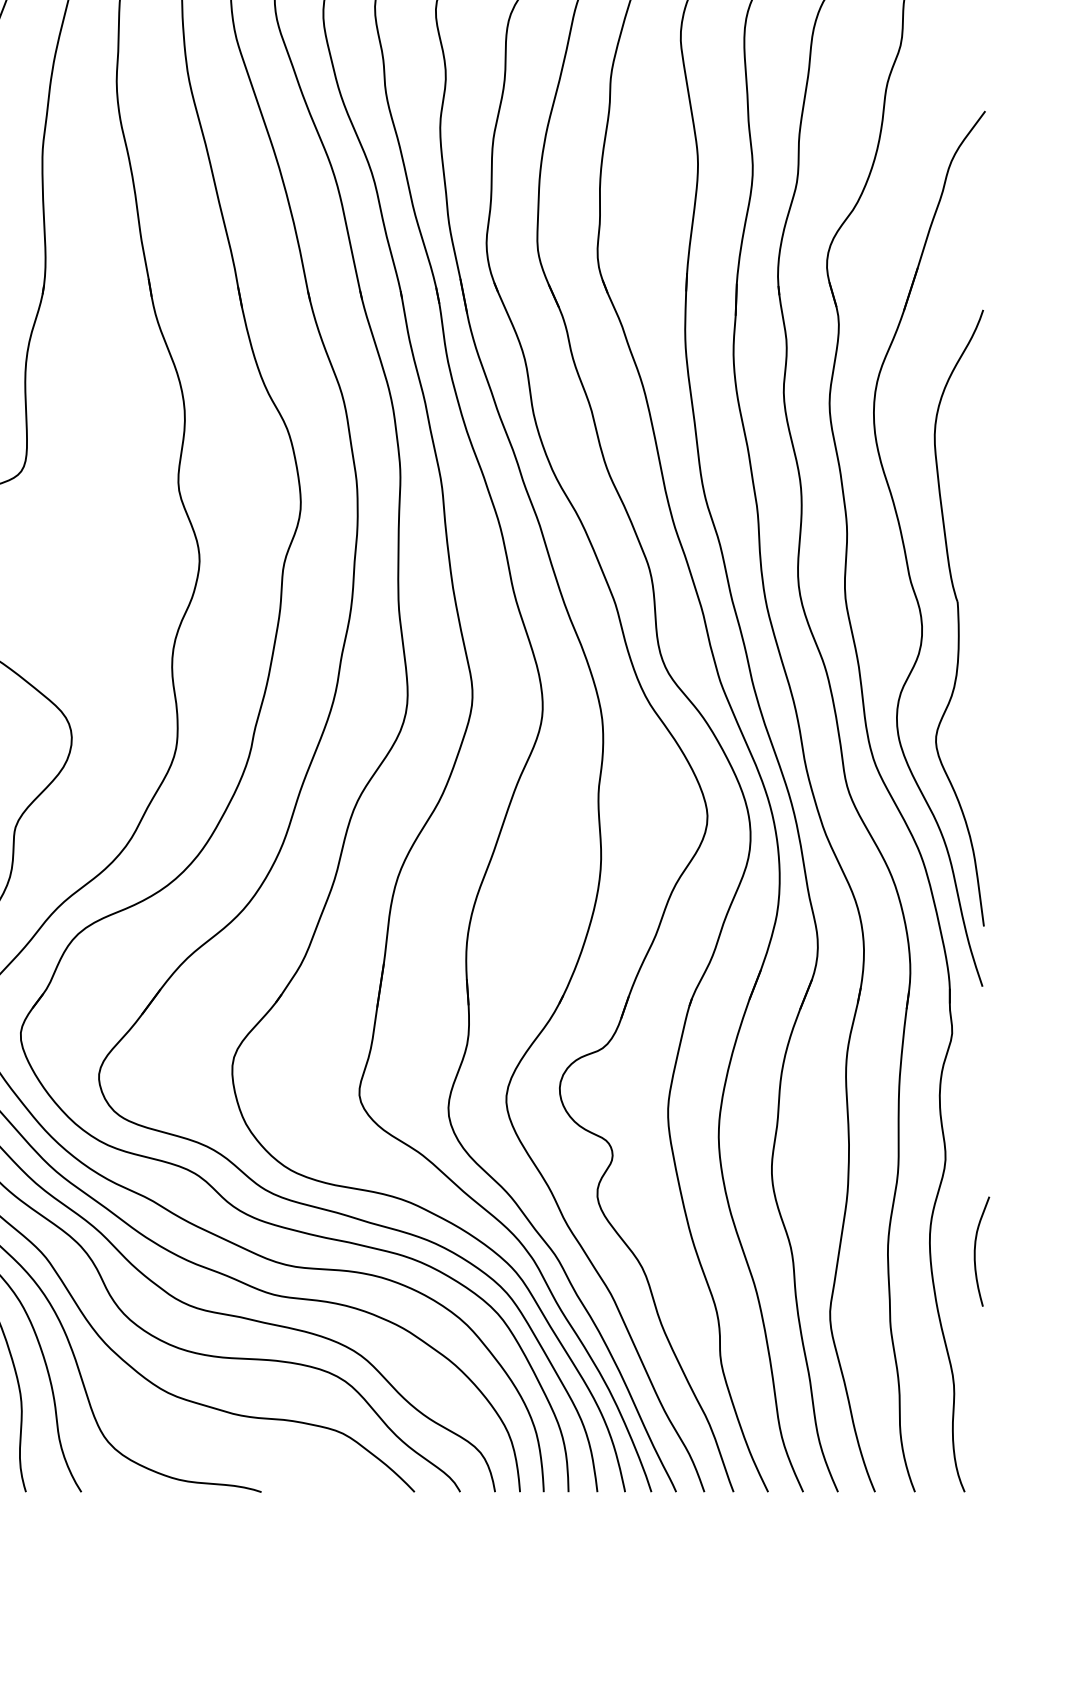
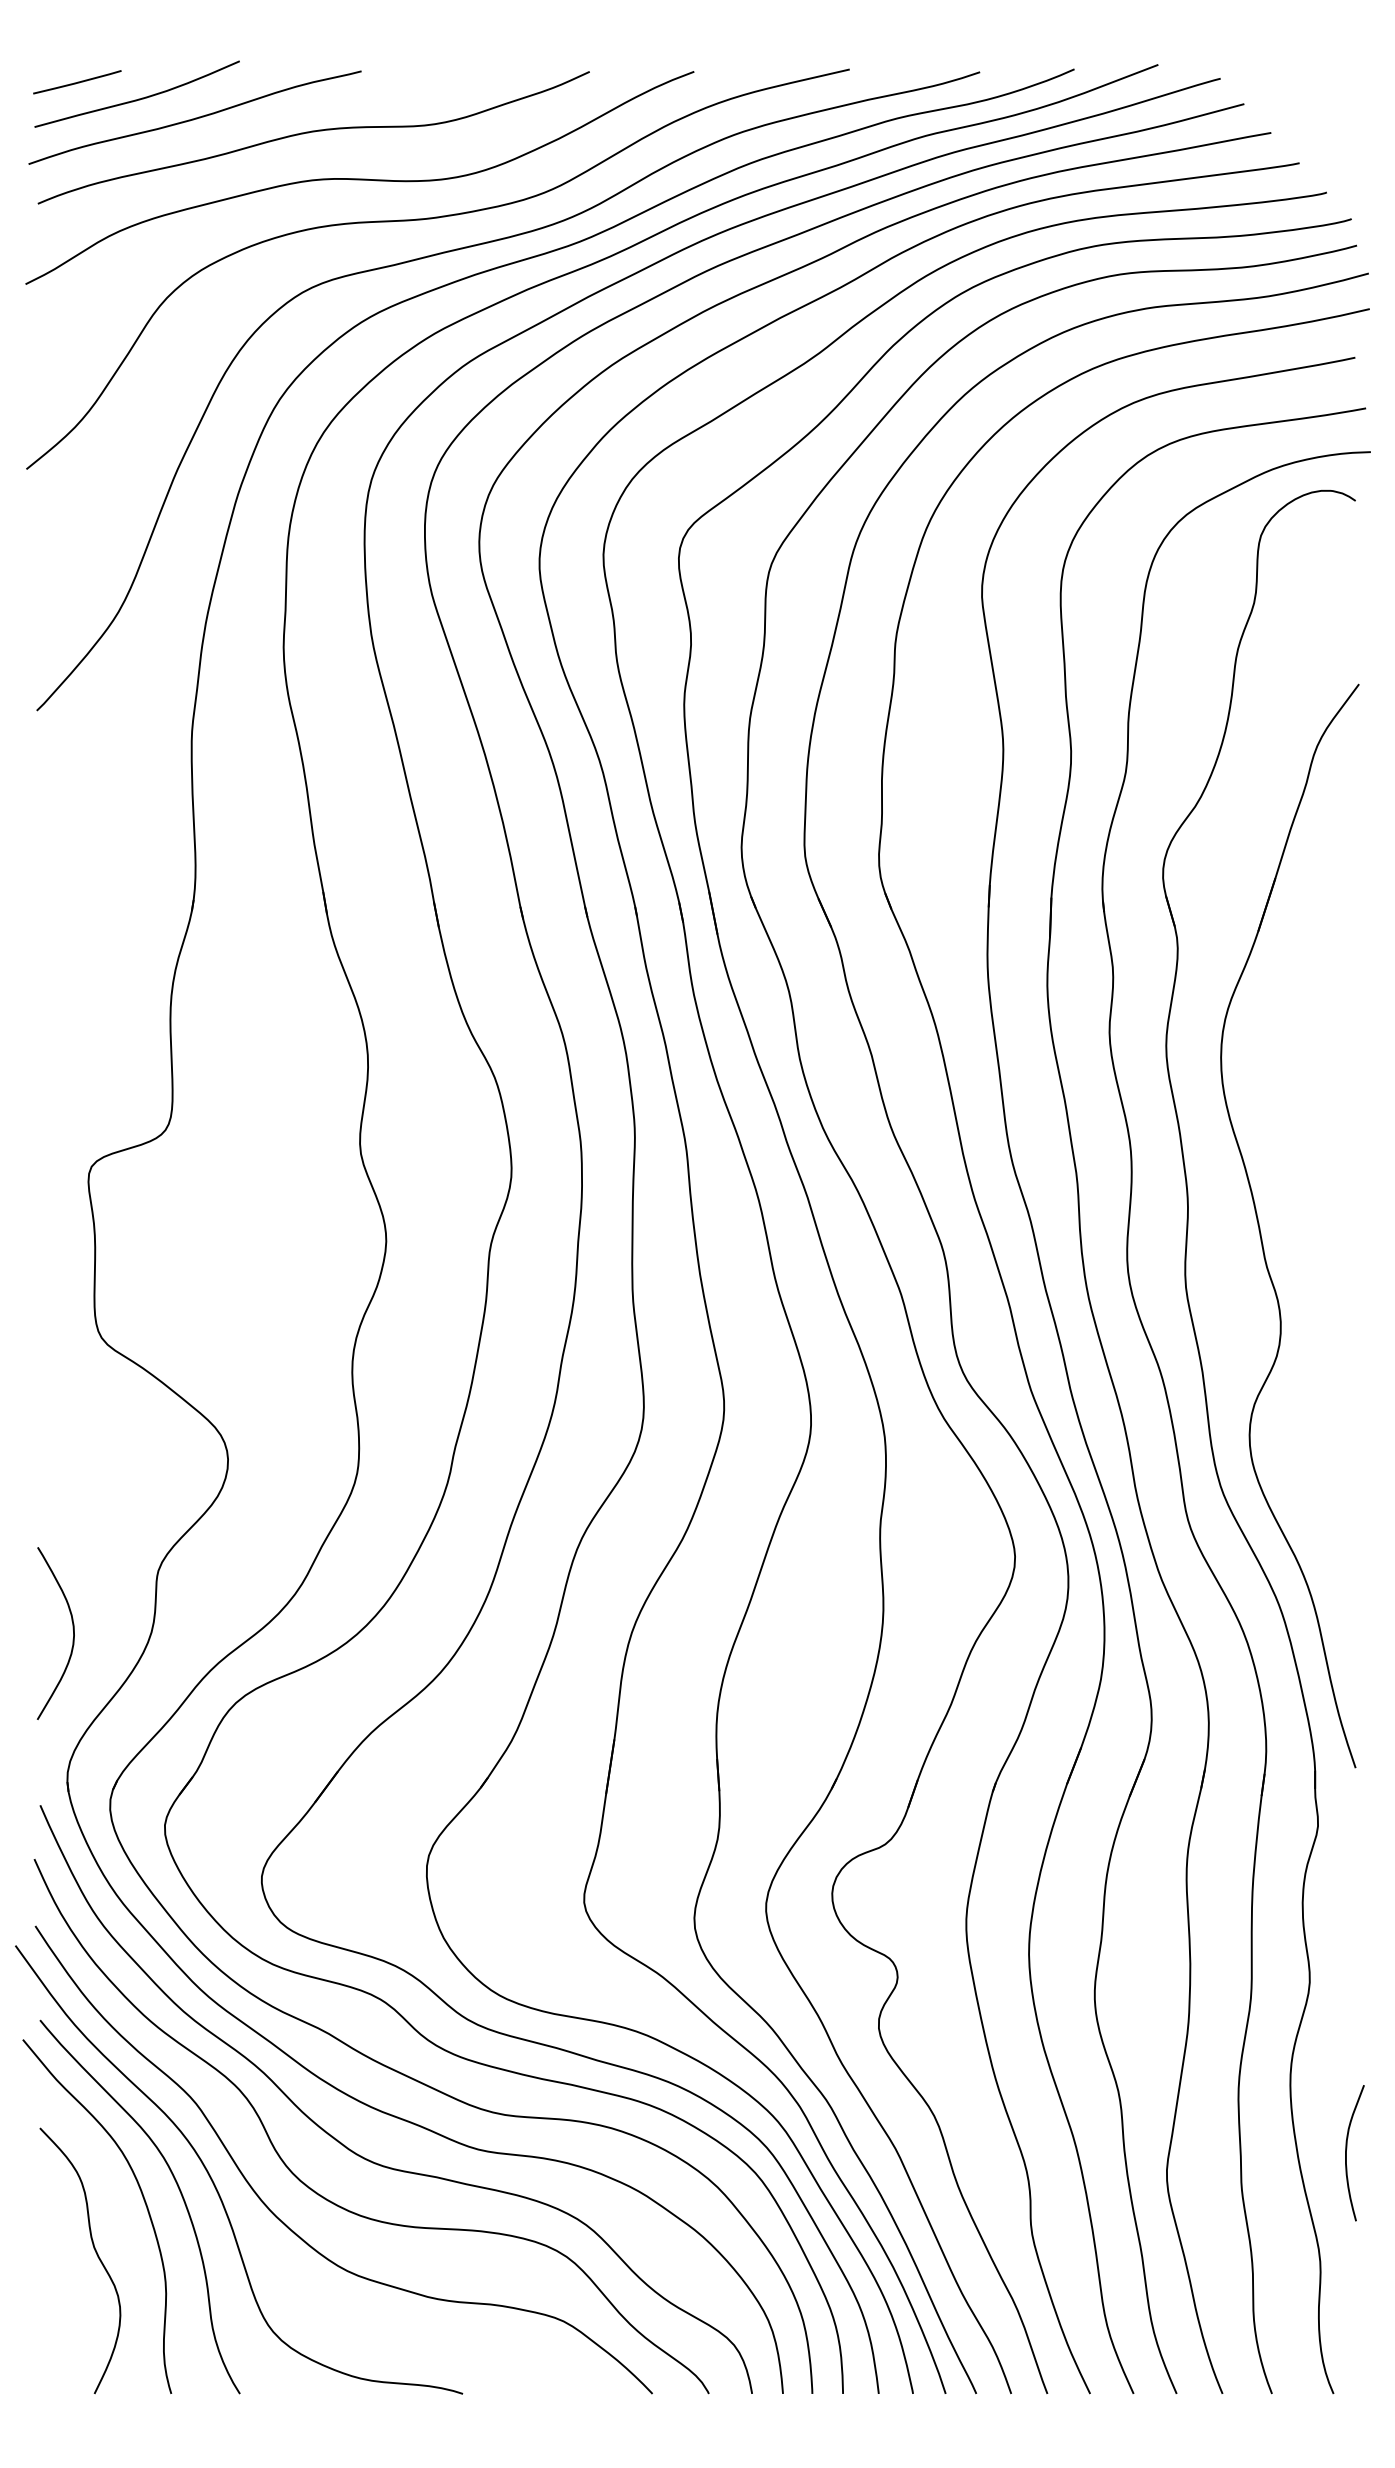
part: (959, 617) -> (1326, 1311), removed
curve: (975, 1251) -> (1346, 2153), moved

